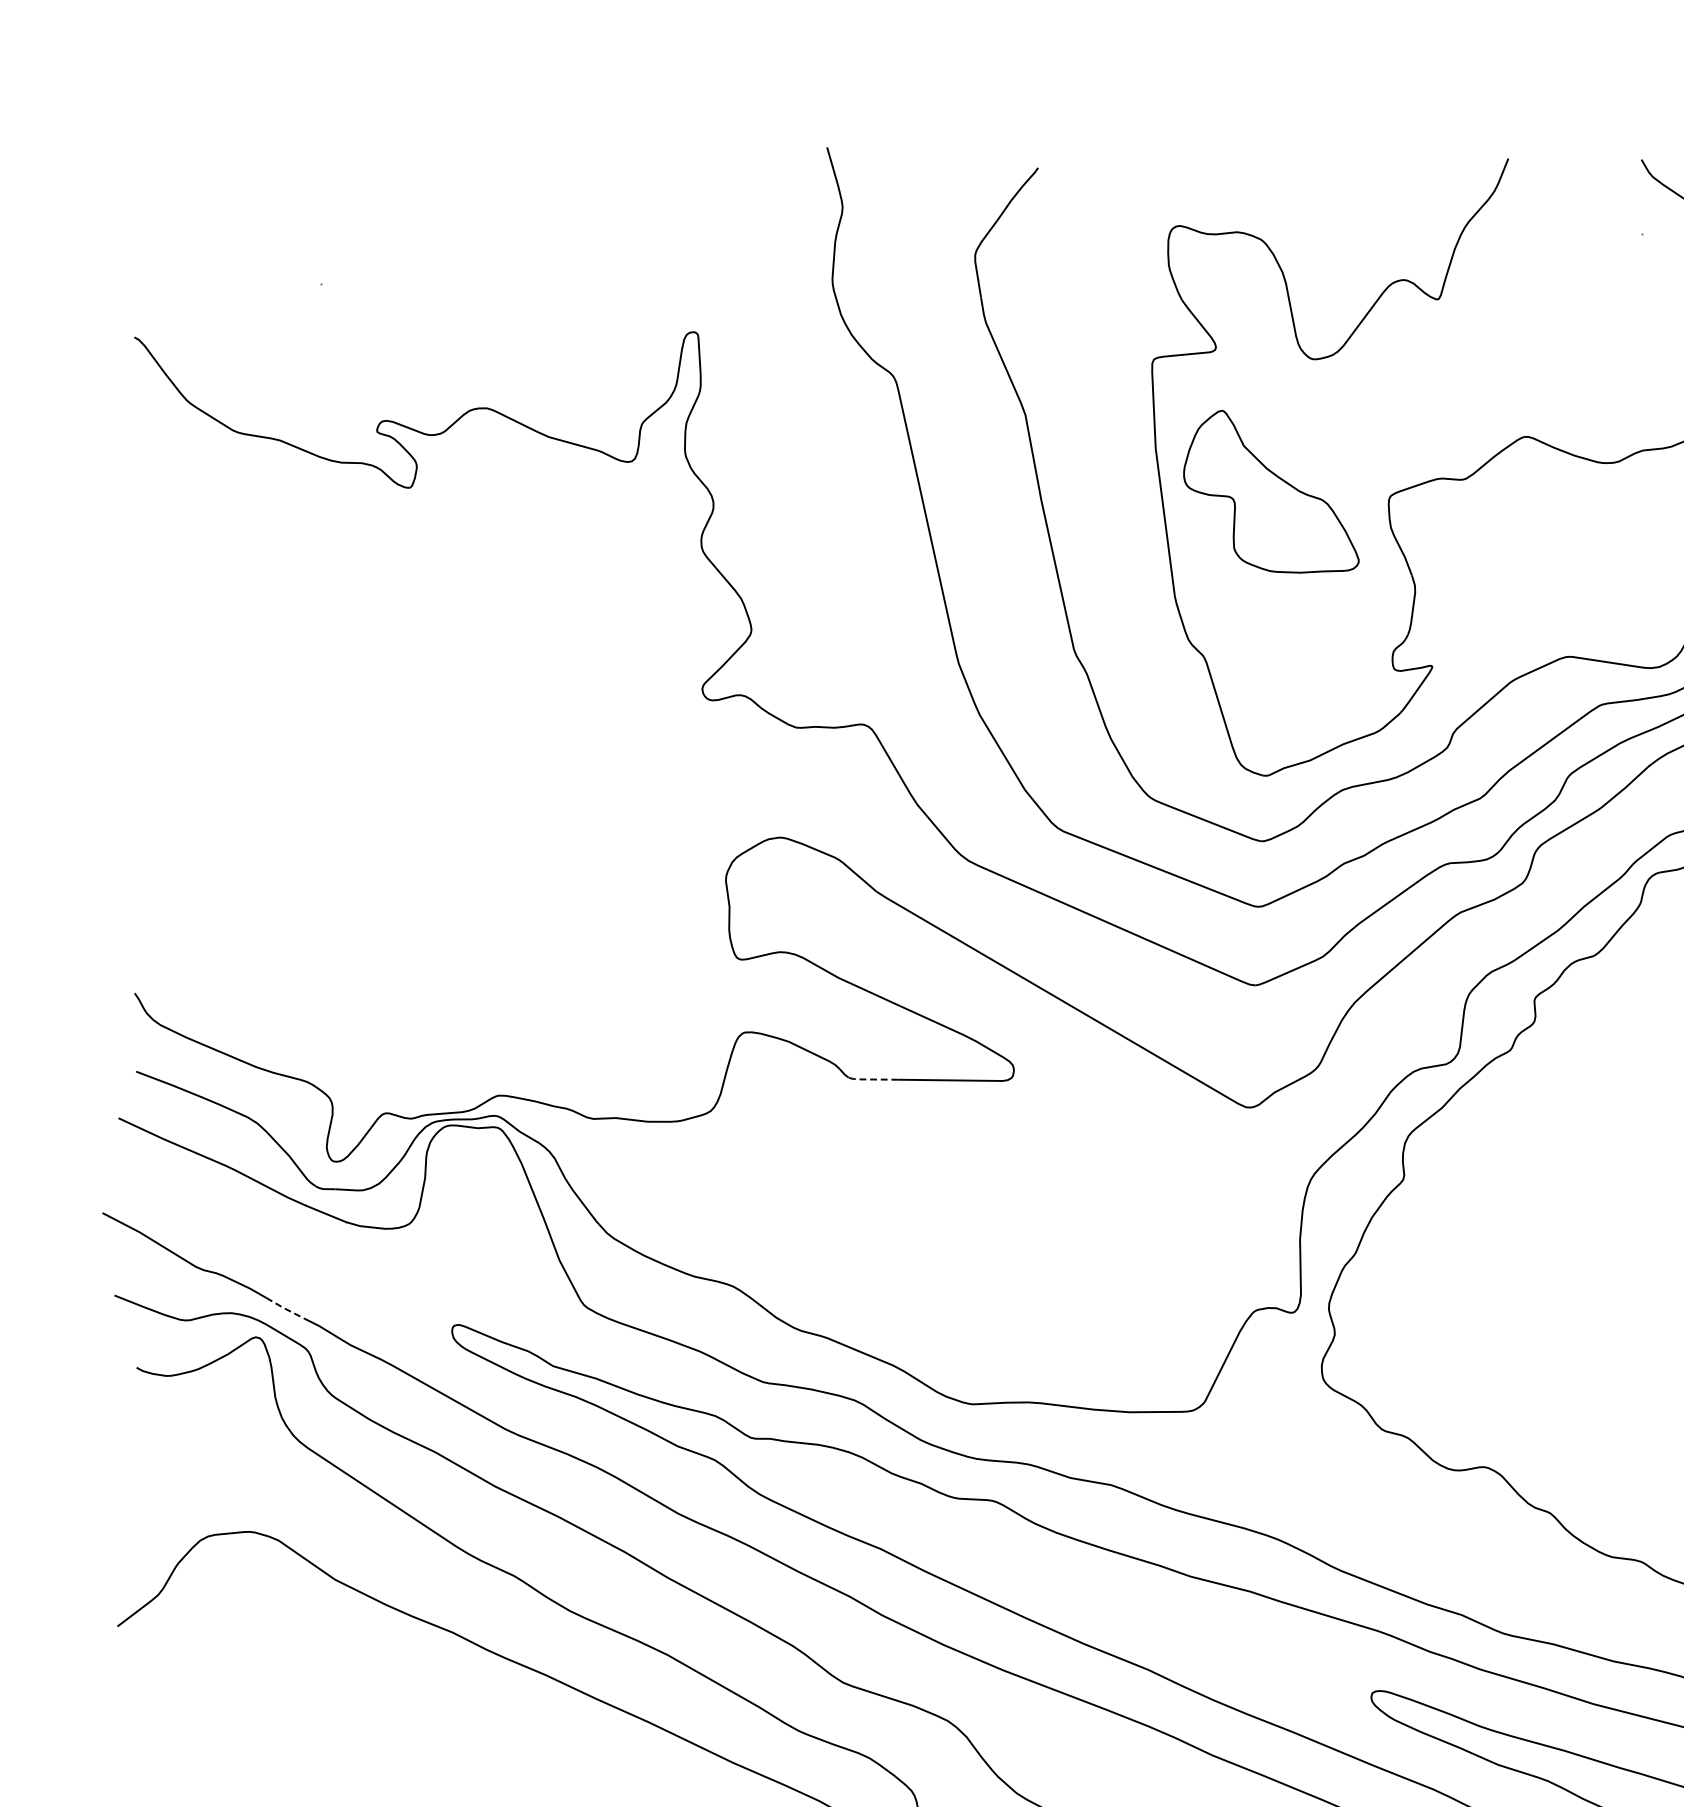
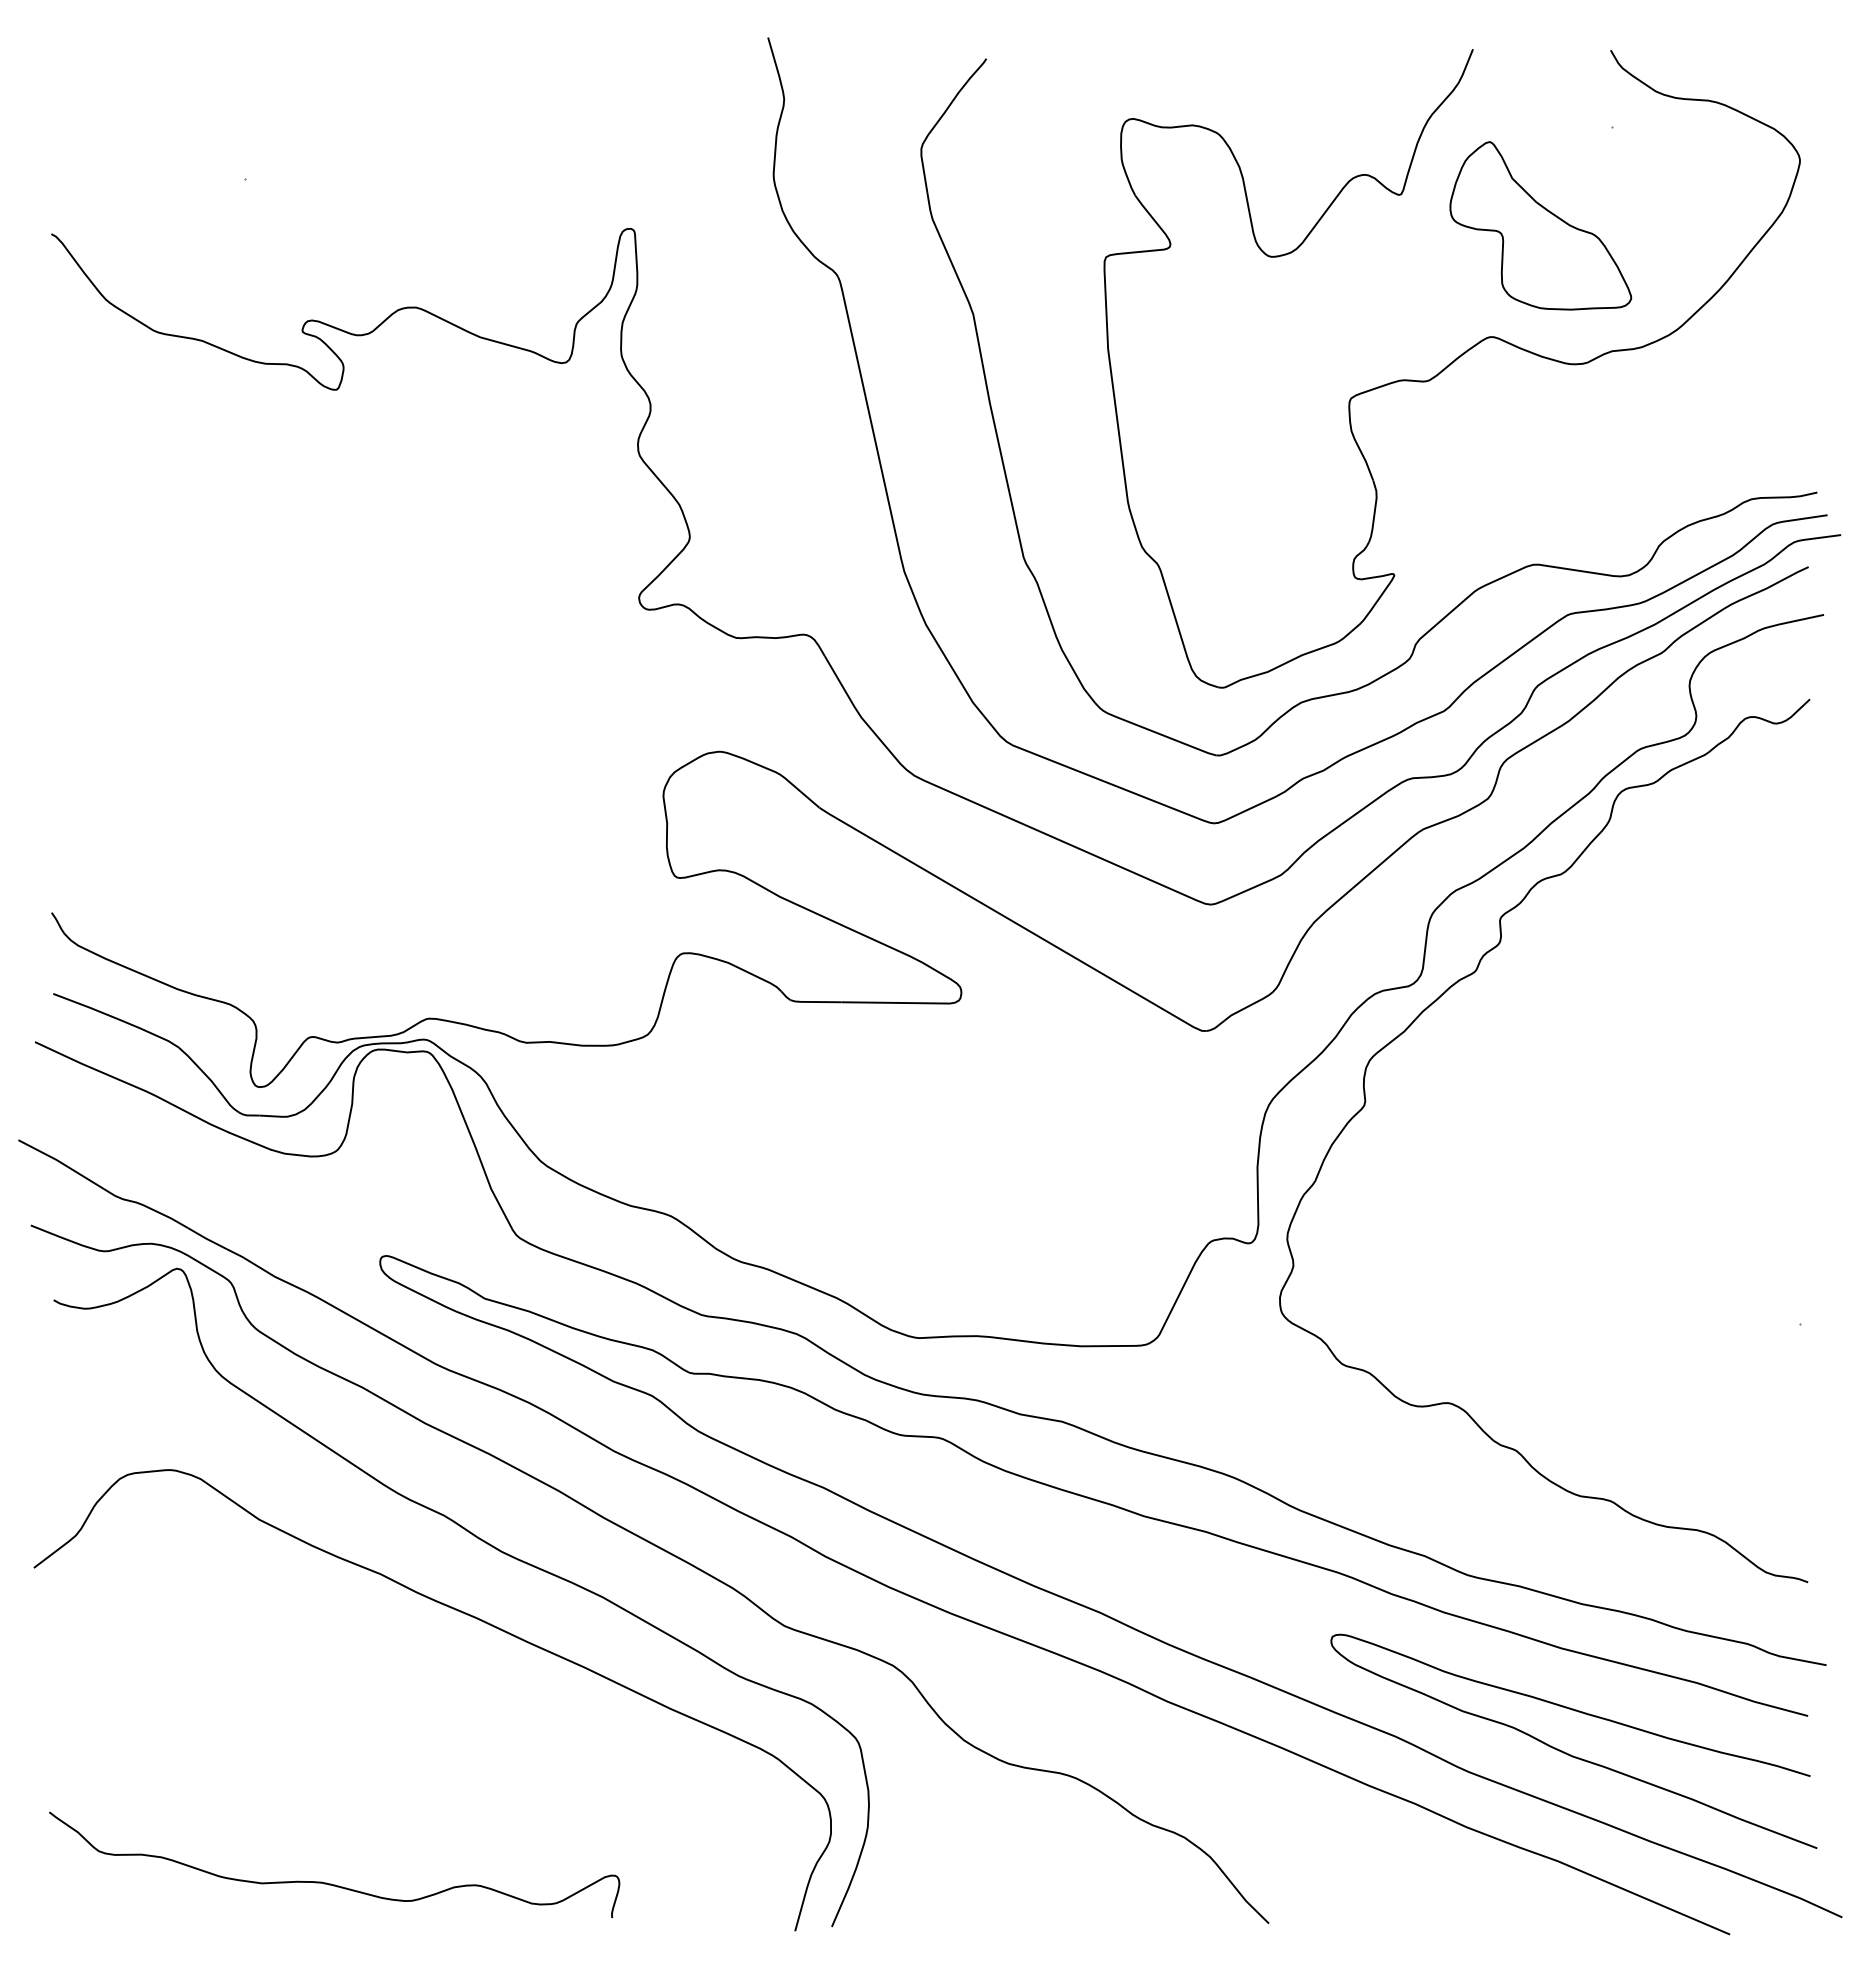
part: (1271, 491) -> (1540, 225), moved
line: (871, 1079) -> (814, 1002), dashed -> solid
line: (284, 1308) -> (206, 1238), dashed -> solid

